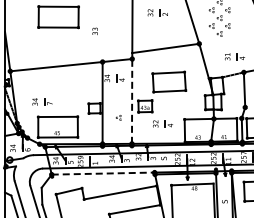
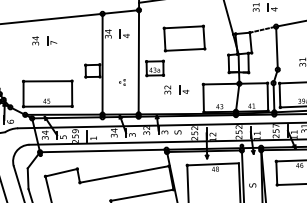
line: (132, 100) -> (139, 61), dashed -> solid
part: (42, 101) -> (44, 40), moved
line: (103, 173) -> (103, 150), dashed -> solid

